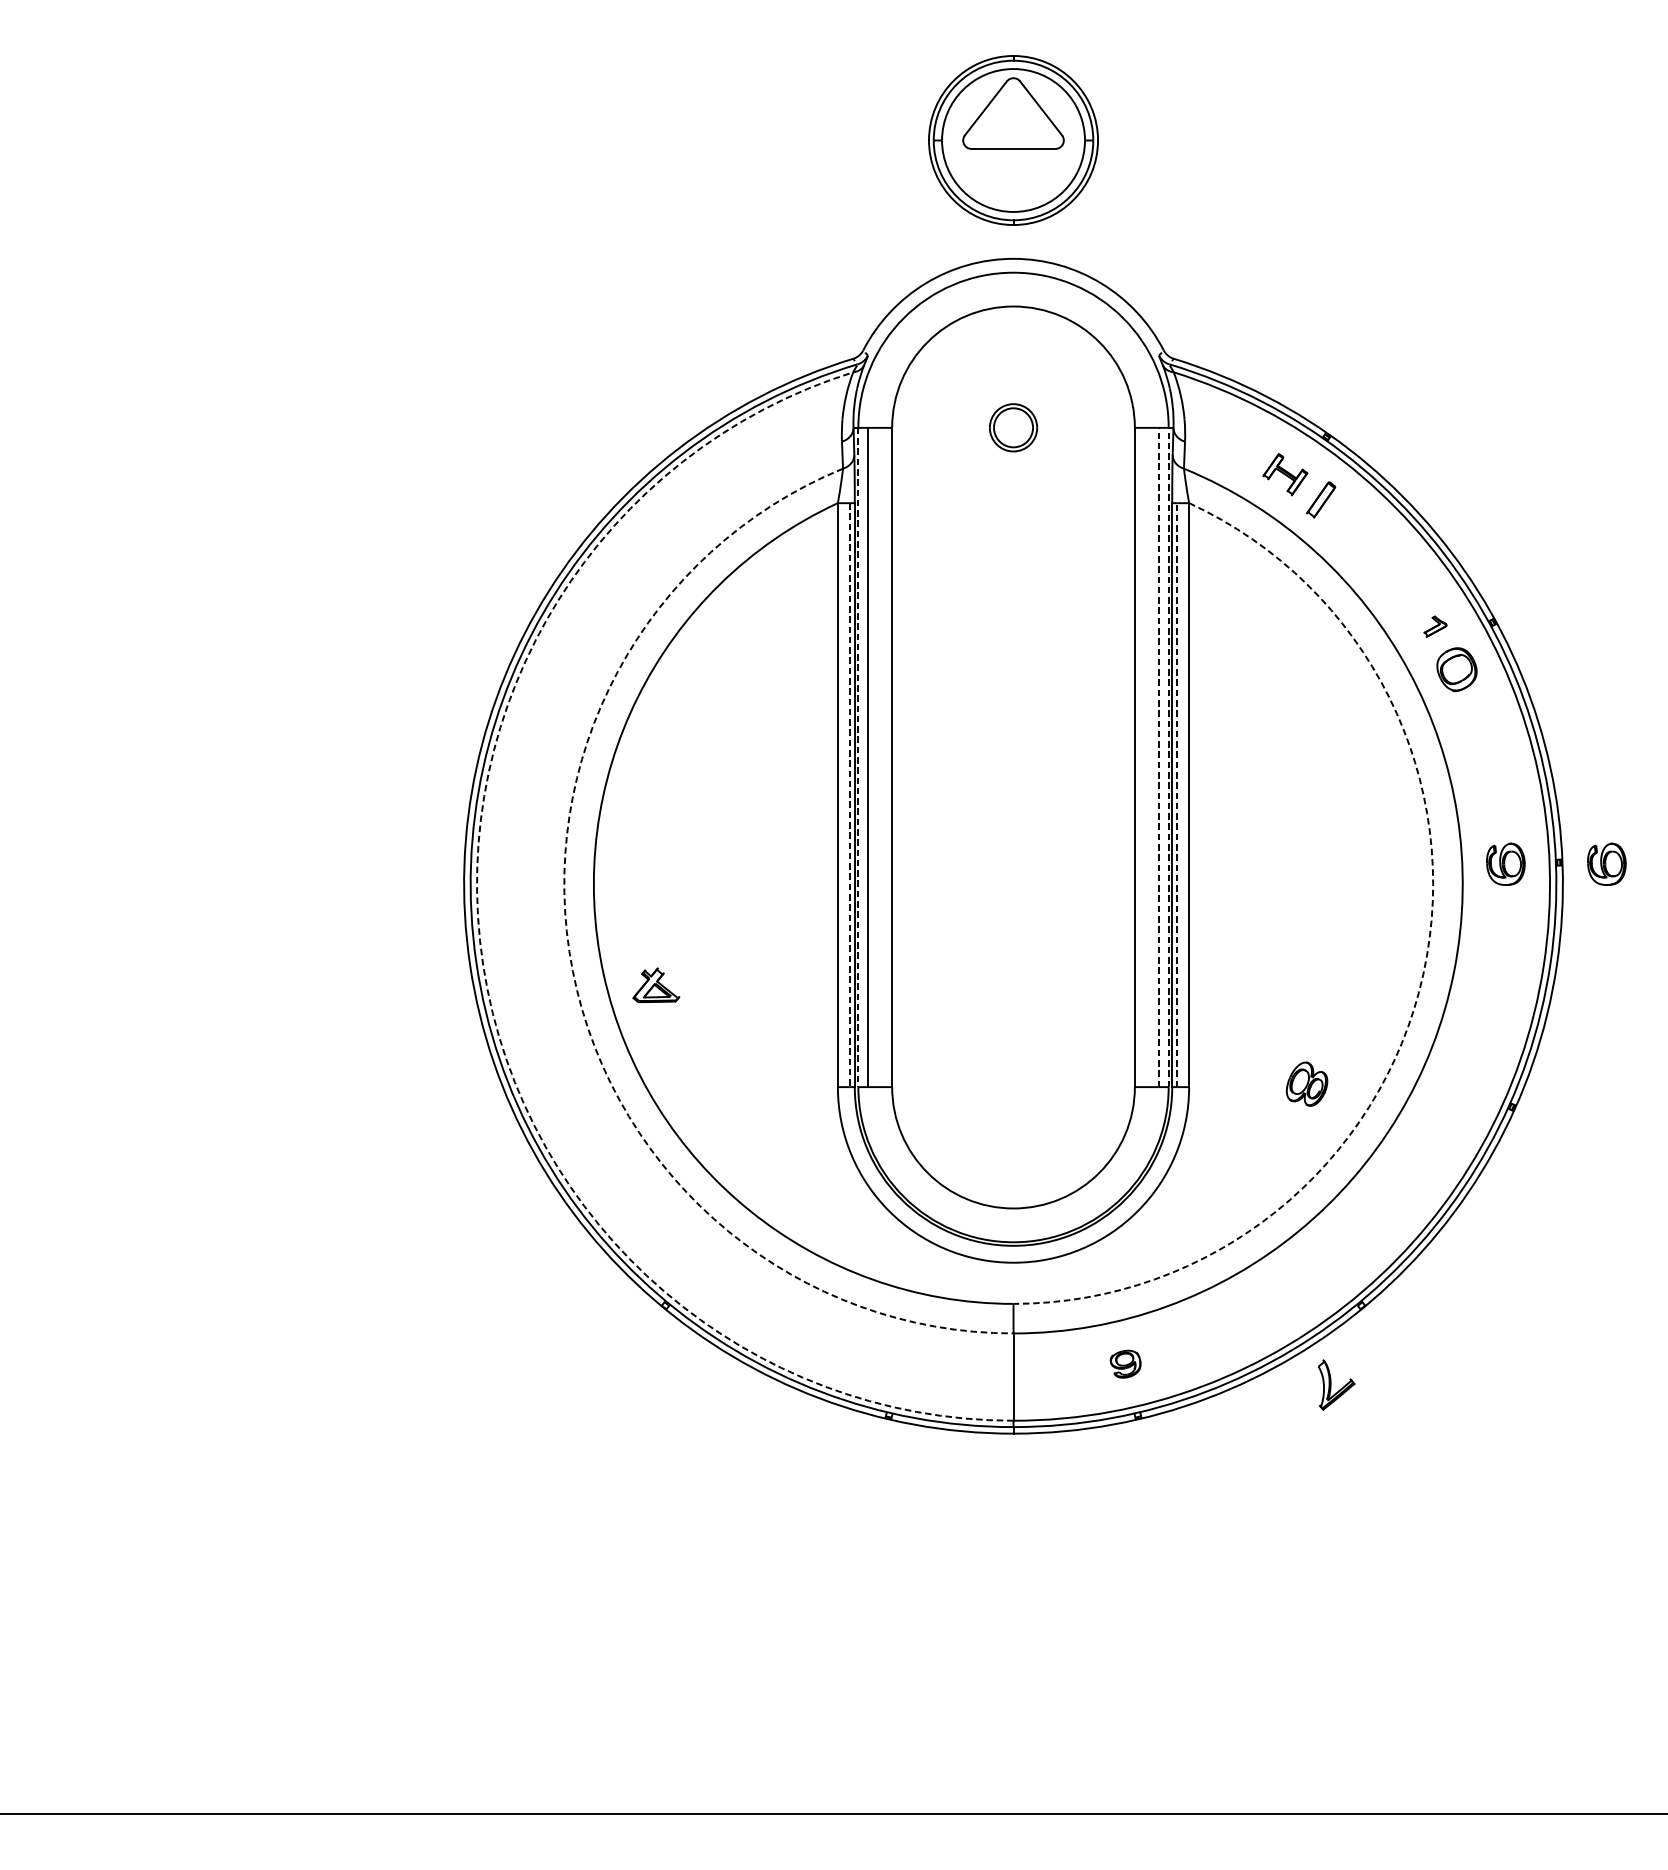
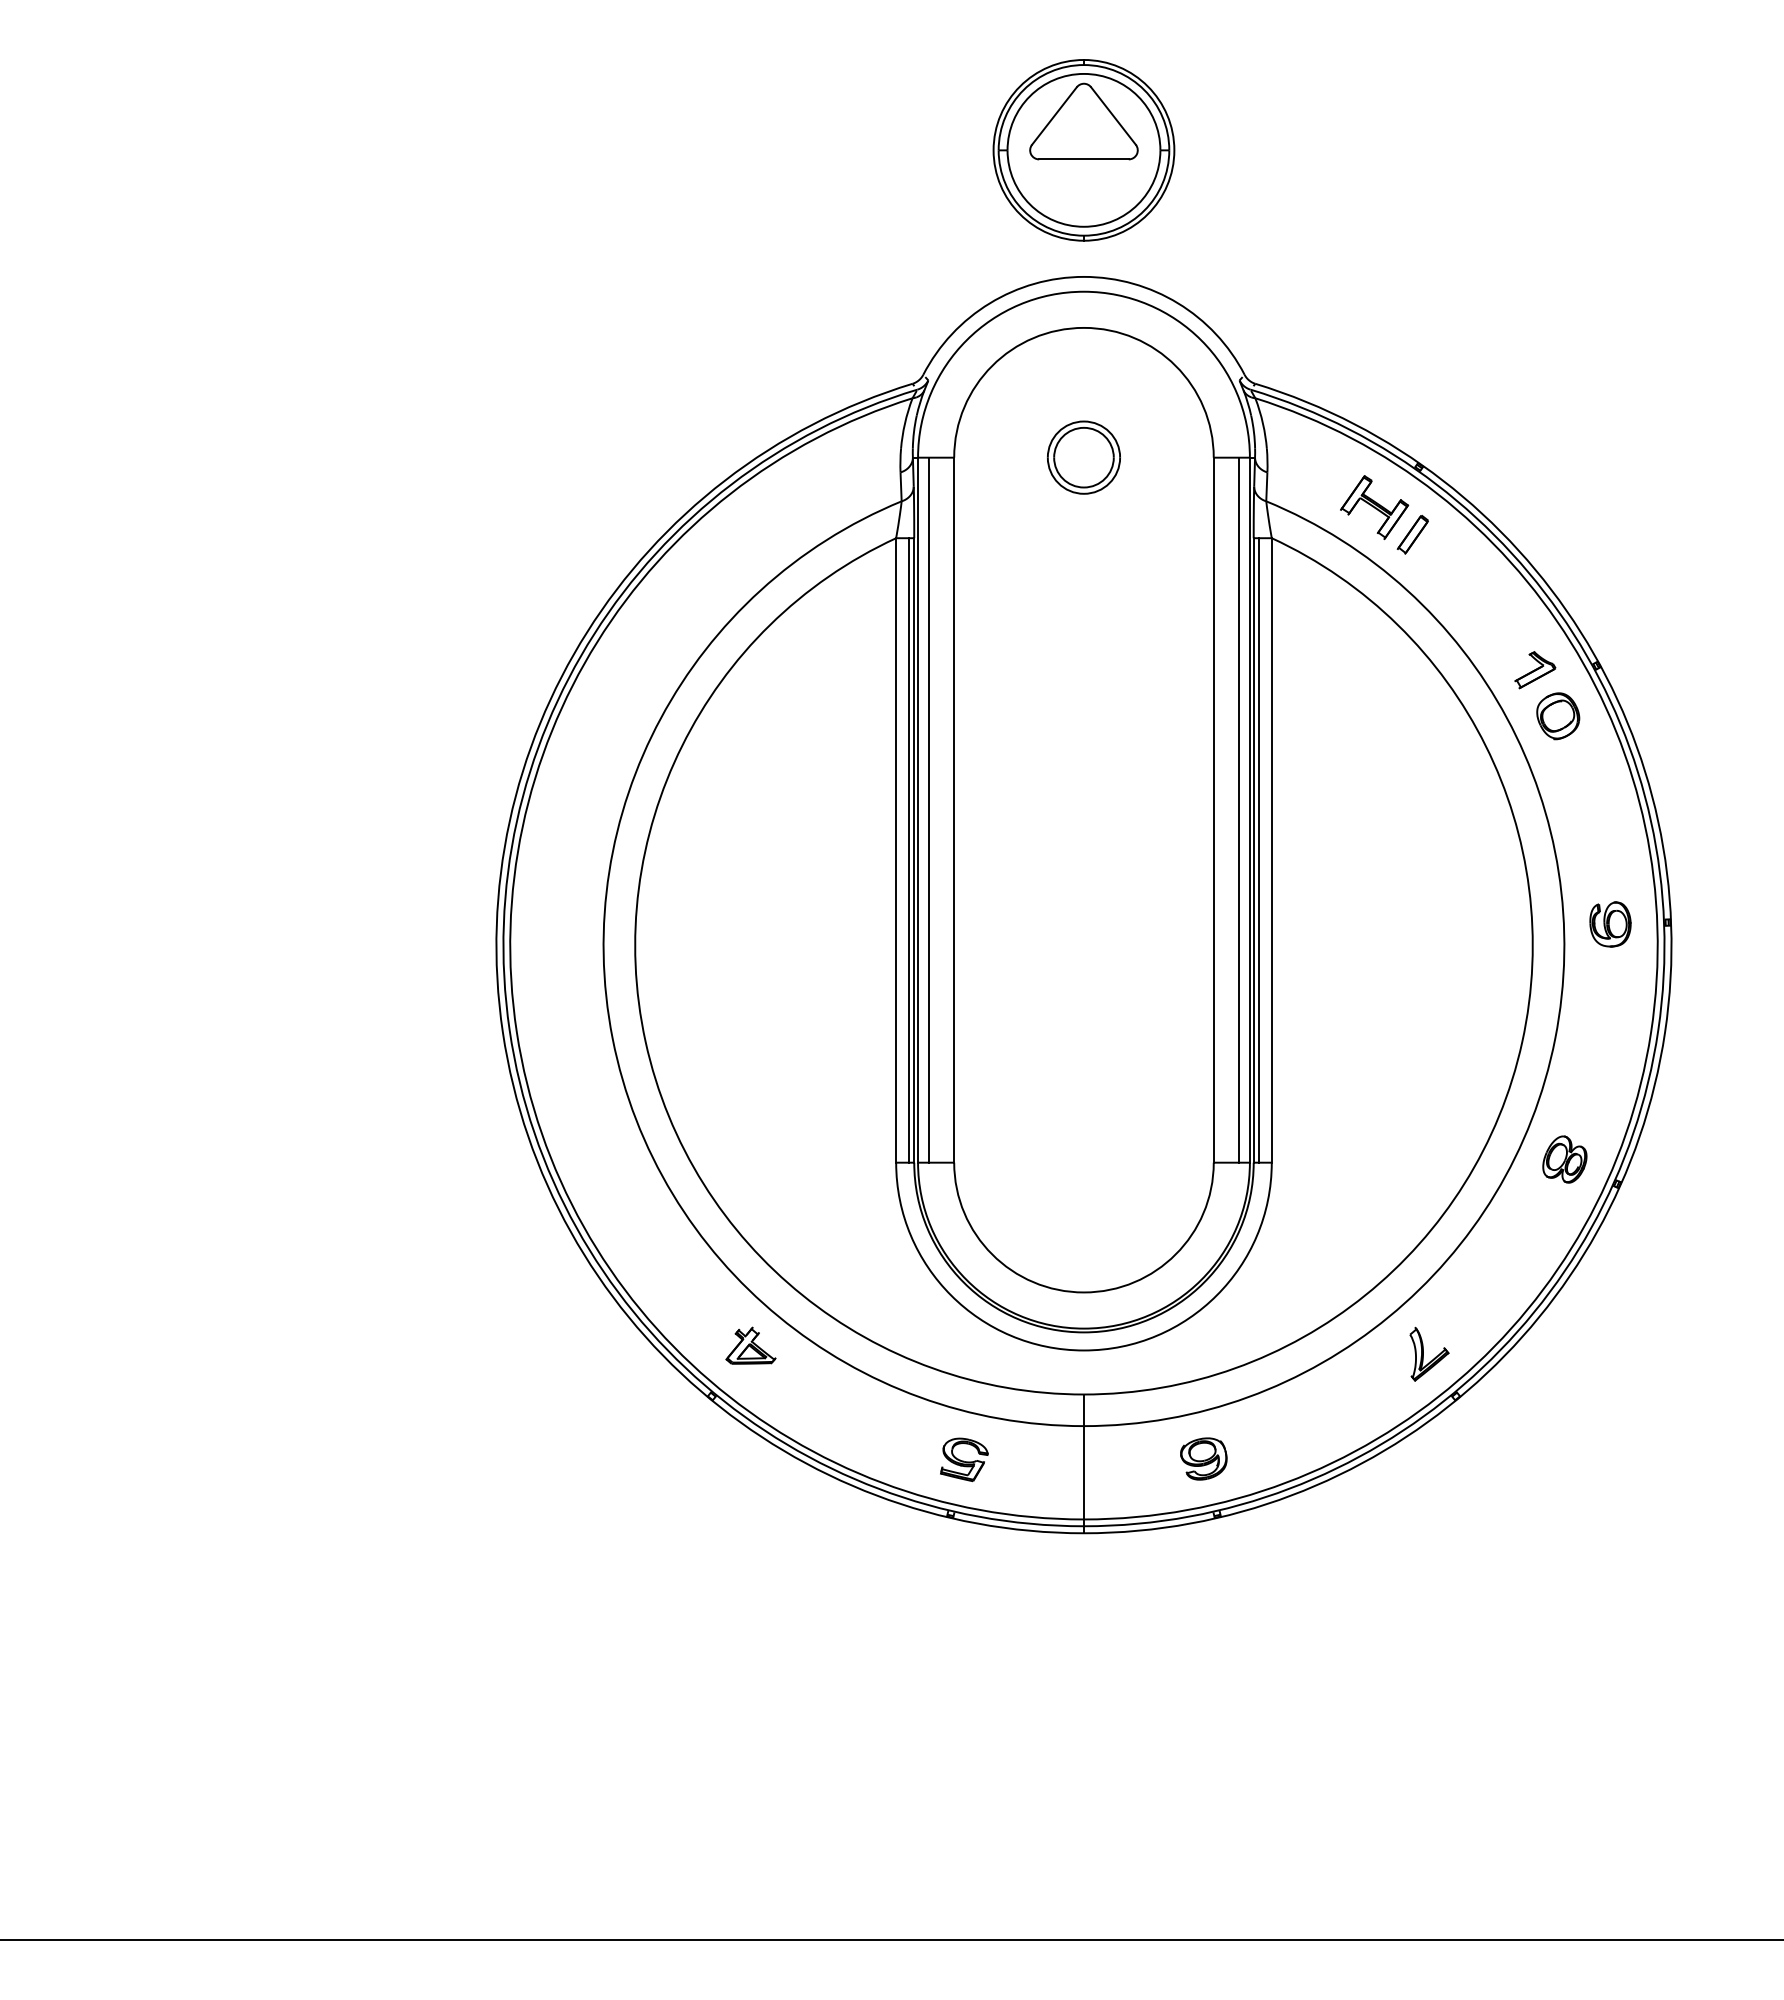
part: (1013, 427) -> (1083, 457), size x1.43
part: (1285, 474) -> (1374, 507), size x1.43
part: (1435, 626) -> (1535, 670), size x1.67
line: (858, 757) -> (918, 810), dashed -> solid
line: (1158, 757) -> (1239, 810), dashed -> solid
line: (1168, 757) -> (1249, 810), dashed -> solid
line: (1177, 794) -> (1259, 849), dashed -> solid
line: (849, 795) -> (908, 850), dashed -> solid
part: (1606, 864) -> (1718, 924), removed
arc: (482, 965) -> (516, 1032), dashed -> solid
arc: (572, 971) -> (612, 1038), dashed -> solid
arc: (1423, 973) -> (1522, 1041), dashed -> solid
part: (655, 985) -> (750, 1345), moved
part: (1306, 1084) -> (1564, 1159), moved
part: (1125, 1363) -> (1203, 1458), size x1.43
part: (901, 1364) -> (964, 1459), added
part: (1336, 1384) -> (1429, 1353), moved

